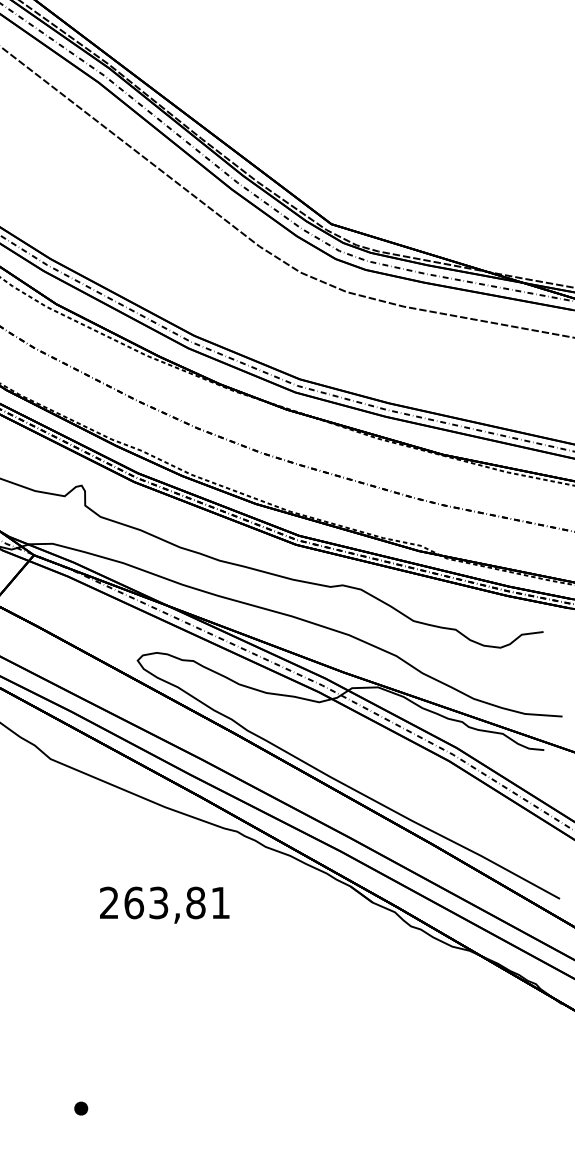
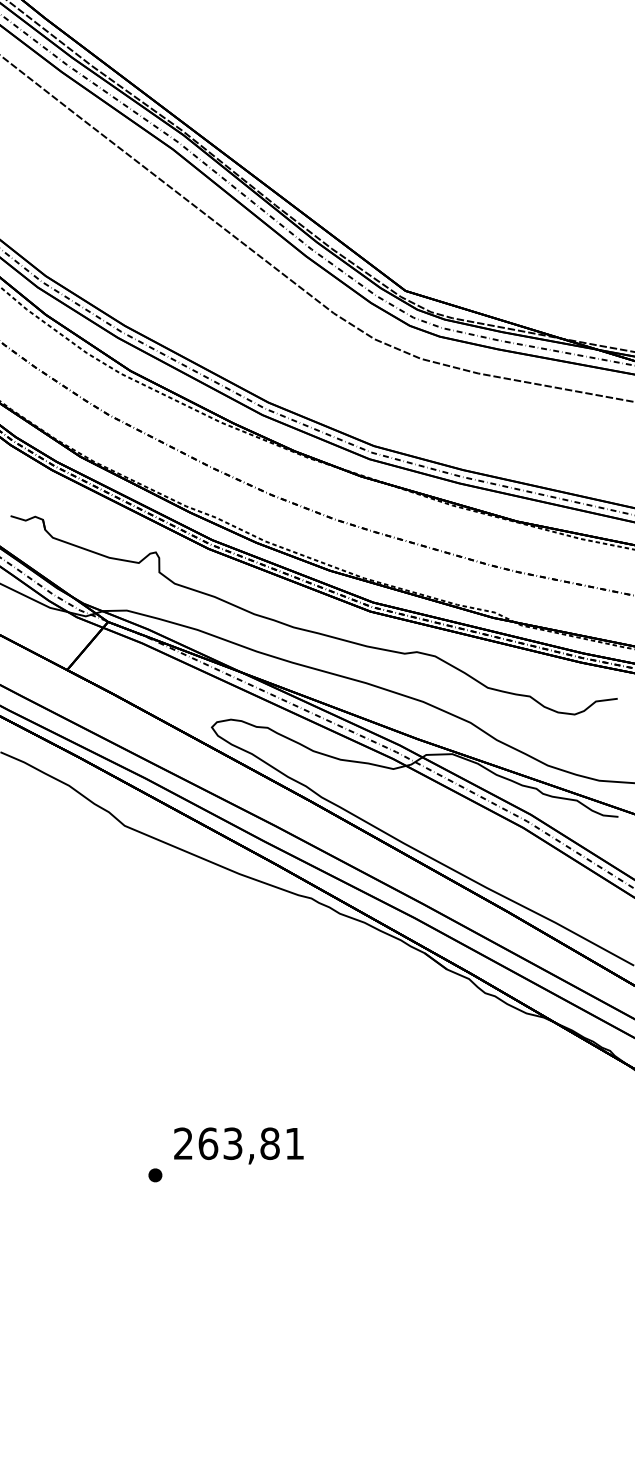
text: (164, 904) -> (238, 1145), moved

